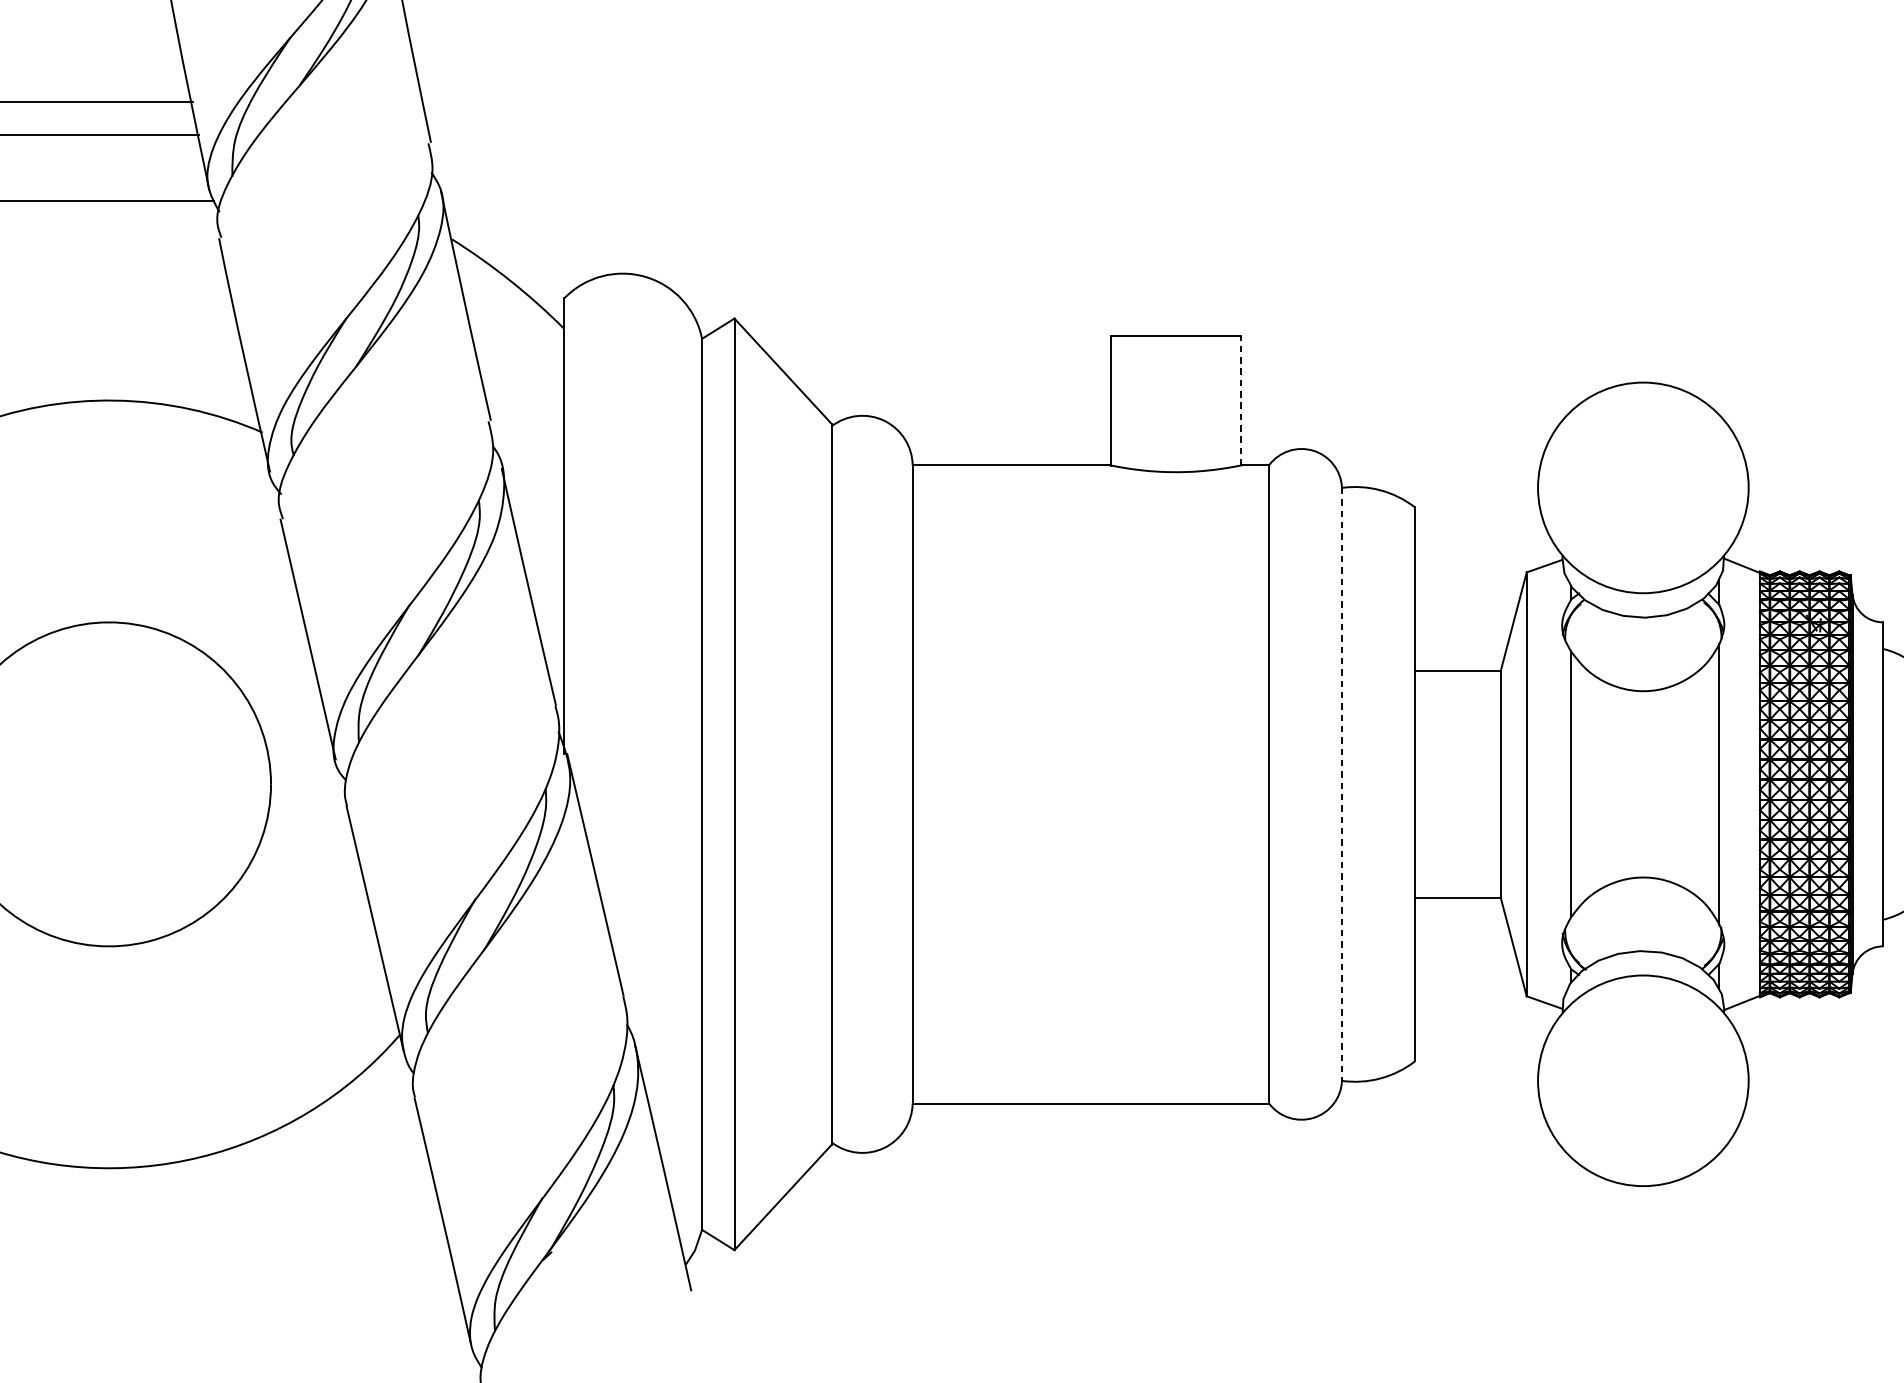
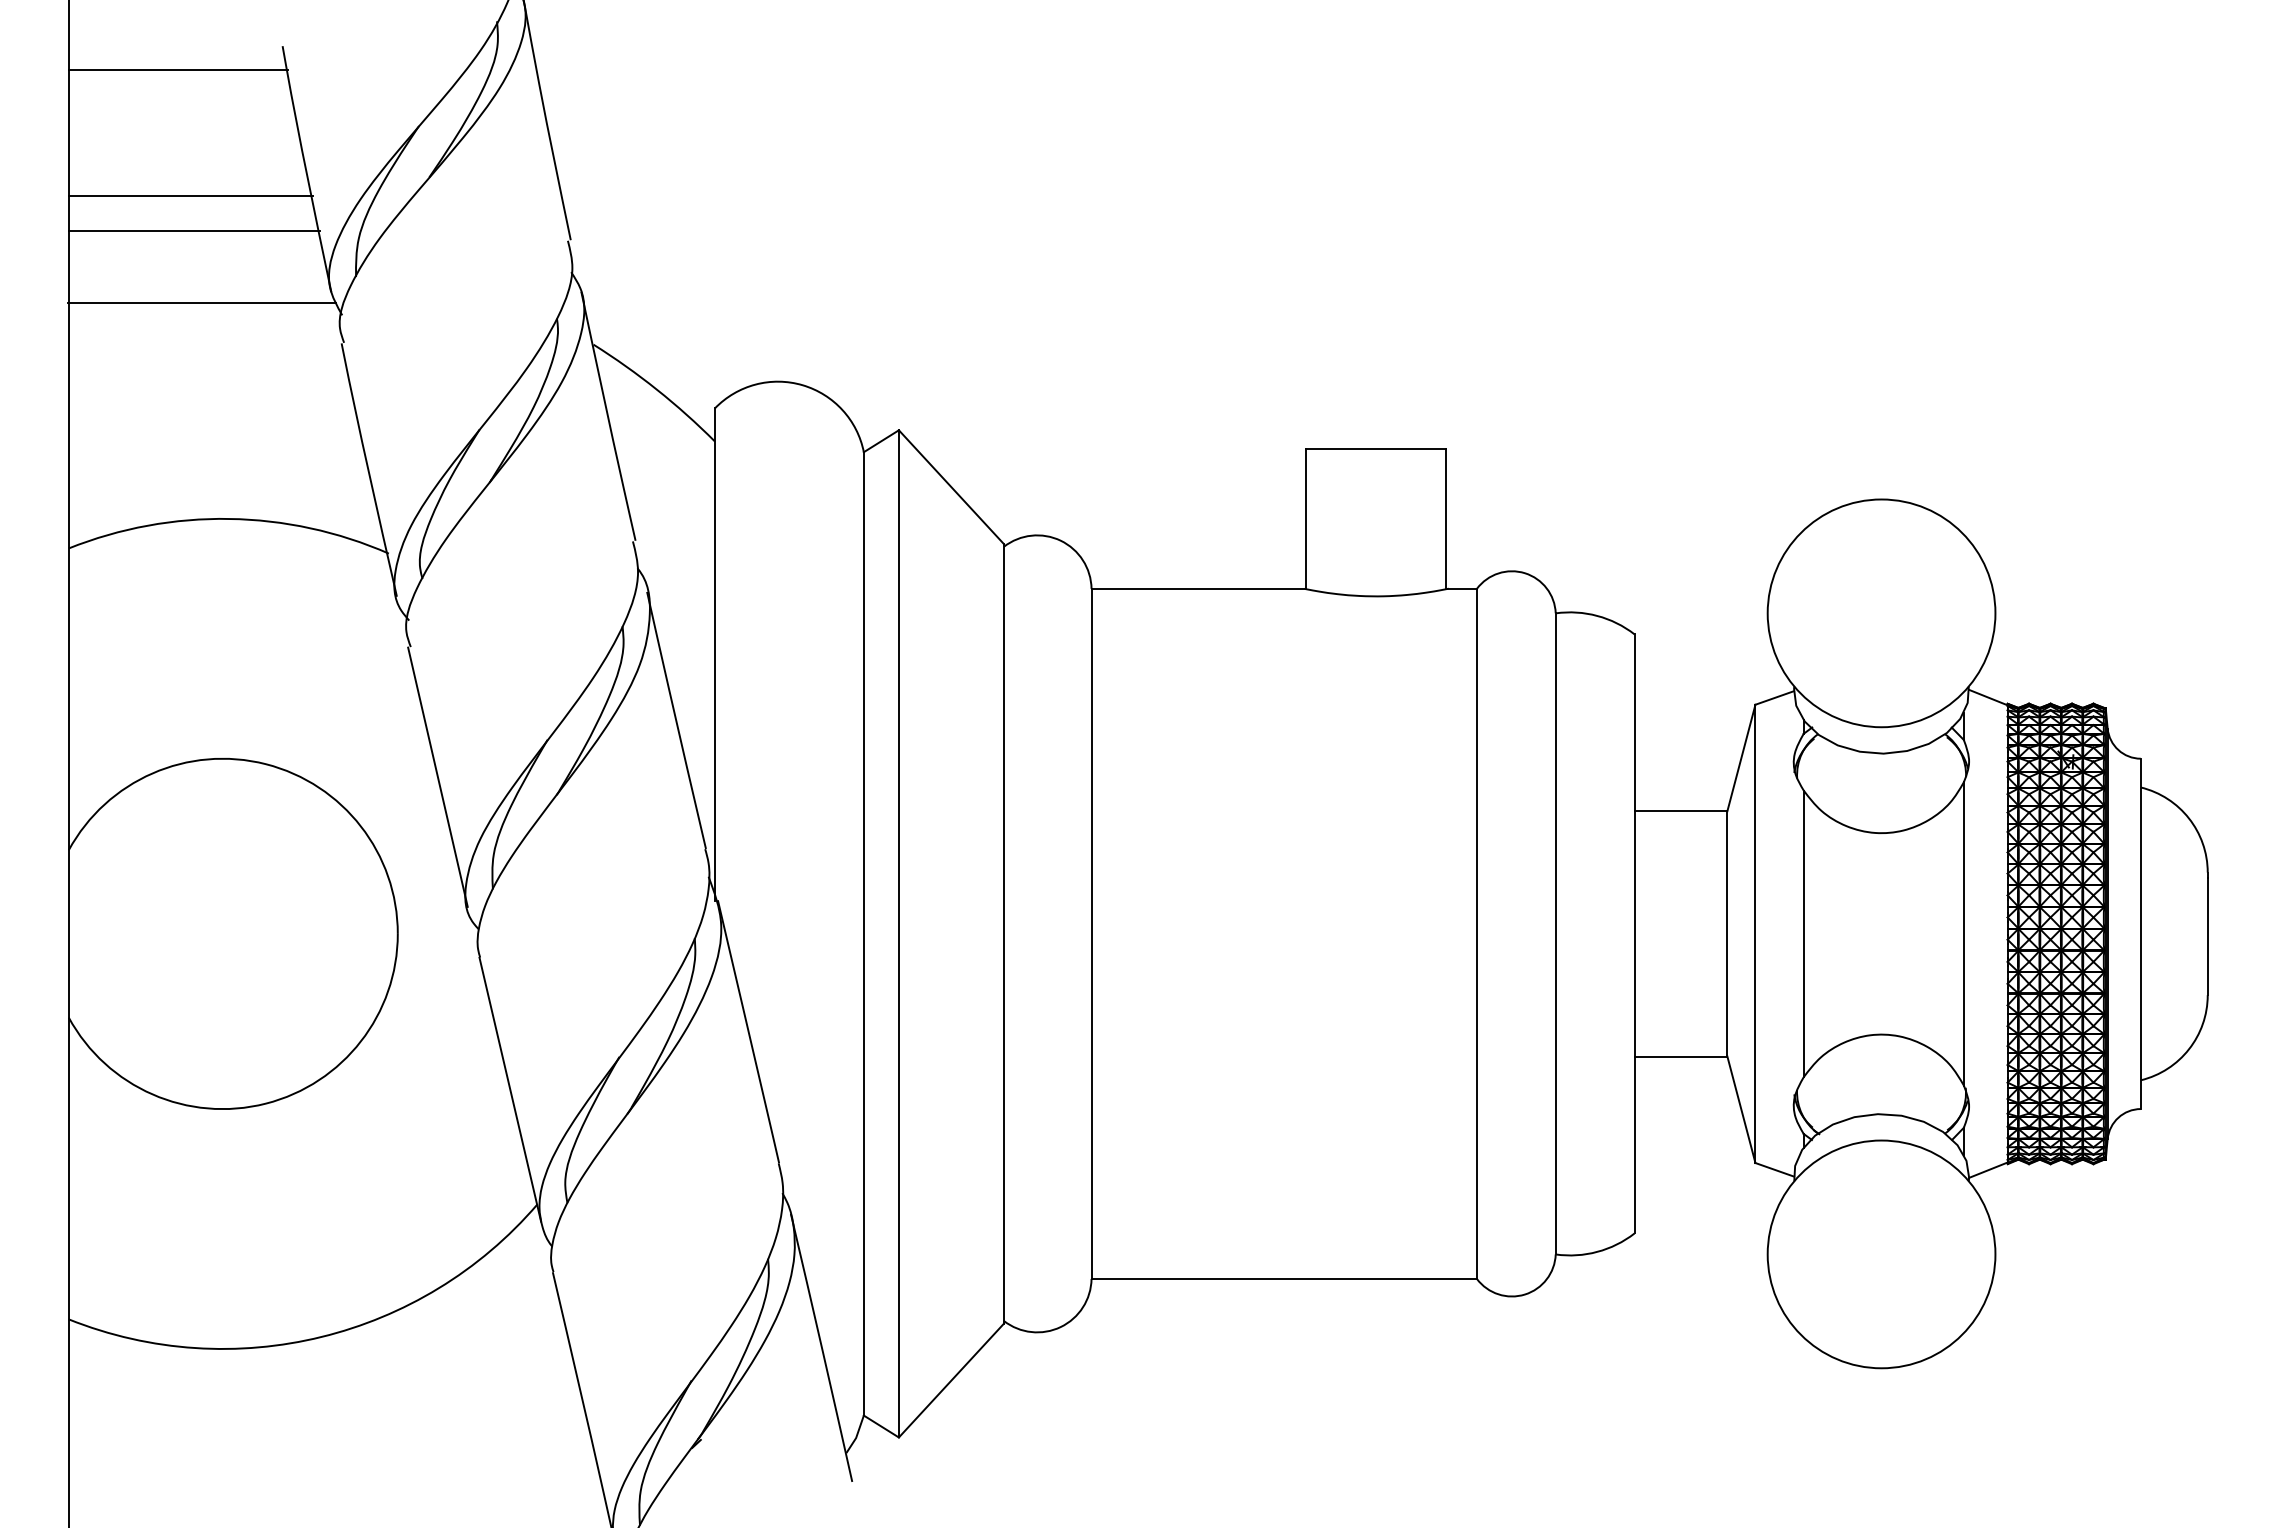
line: (1240, 400) -> (1446, 518), dashed -> solid
line: (1341, 784) -> (1555, 933), dashed -> solid

